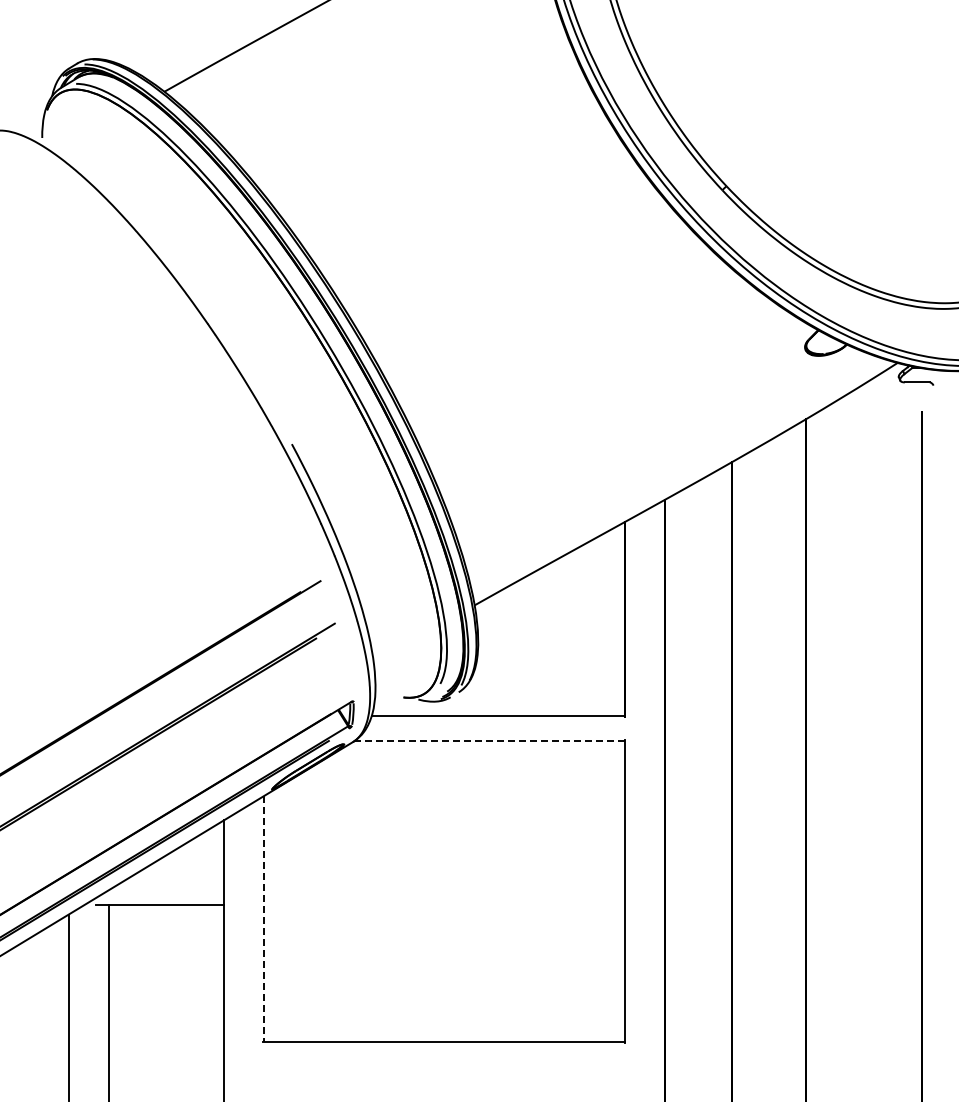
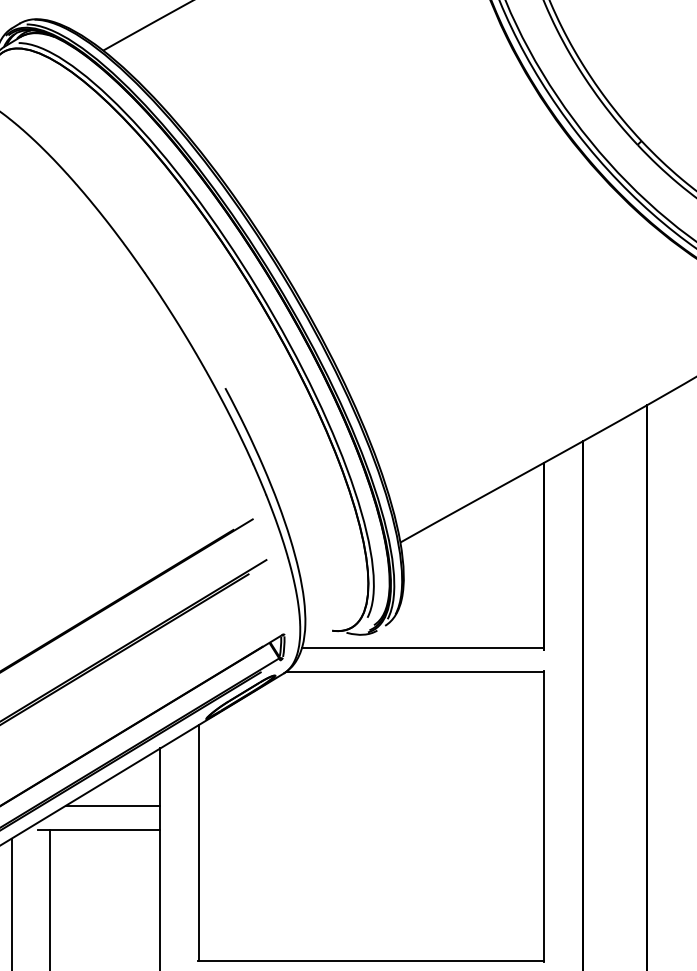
line: (489, 740) -> (414, 671), dashed -> solid
line: (174, 880) -> (112, 806), added
line: (264, 919) -> (199, 843), dashed -> solid

